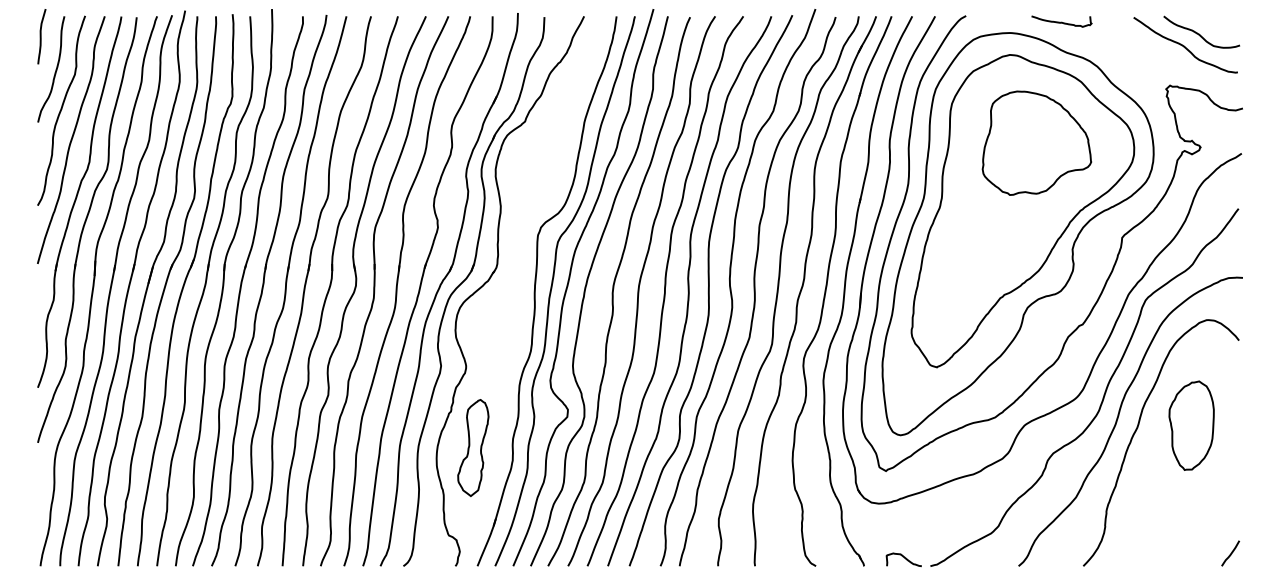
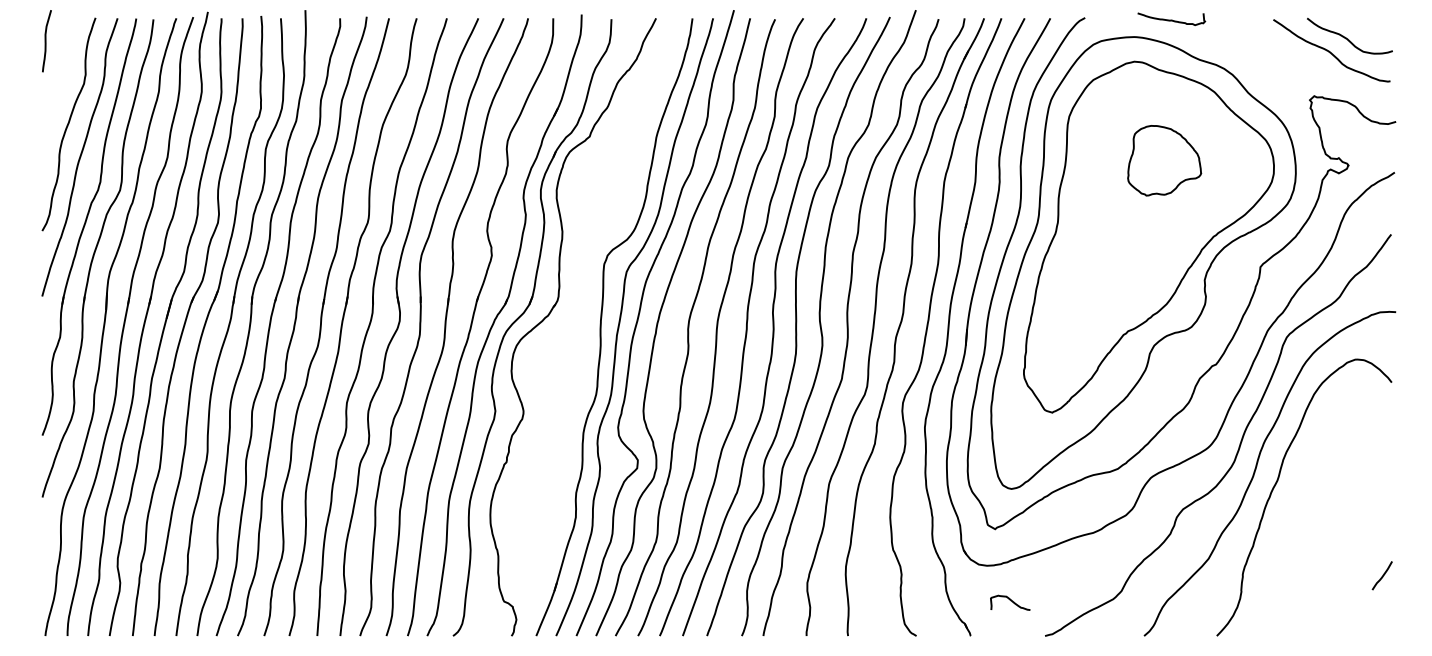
curve: (1061, 21) -> (1171, 19), moved
curve: (55, 69) -> (62, 77), removed
part: (1036, 142) -> (1164, 160), size x0.6
part: (1191, 425) -> (1338, 477), removed
part: (473, 448) -> (531, 503), removed
line: (1230, 553) -> (1382, 575), moved
curve: (904, 558) -> (1010, 601), moved

